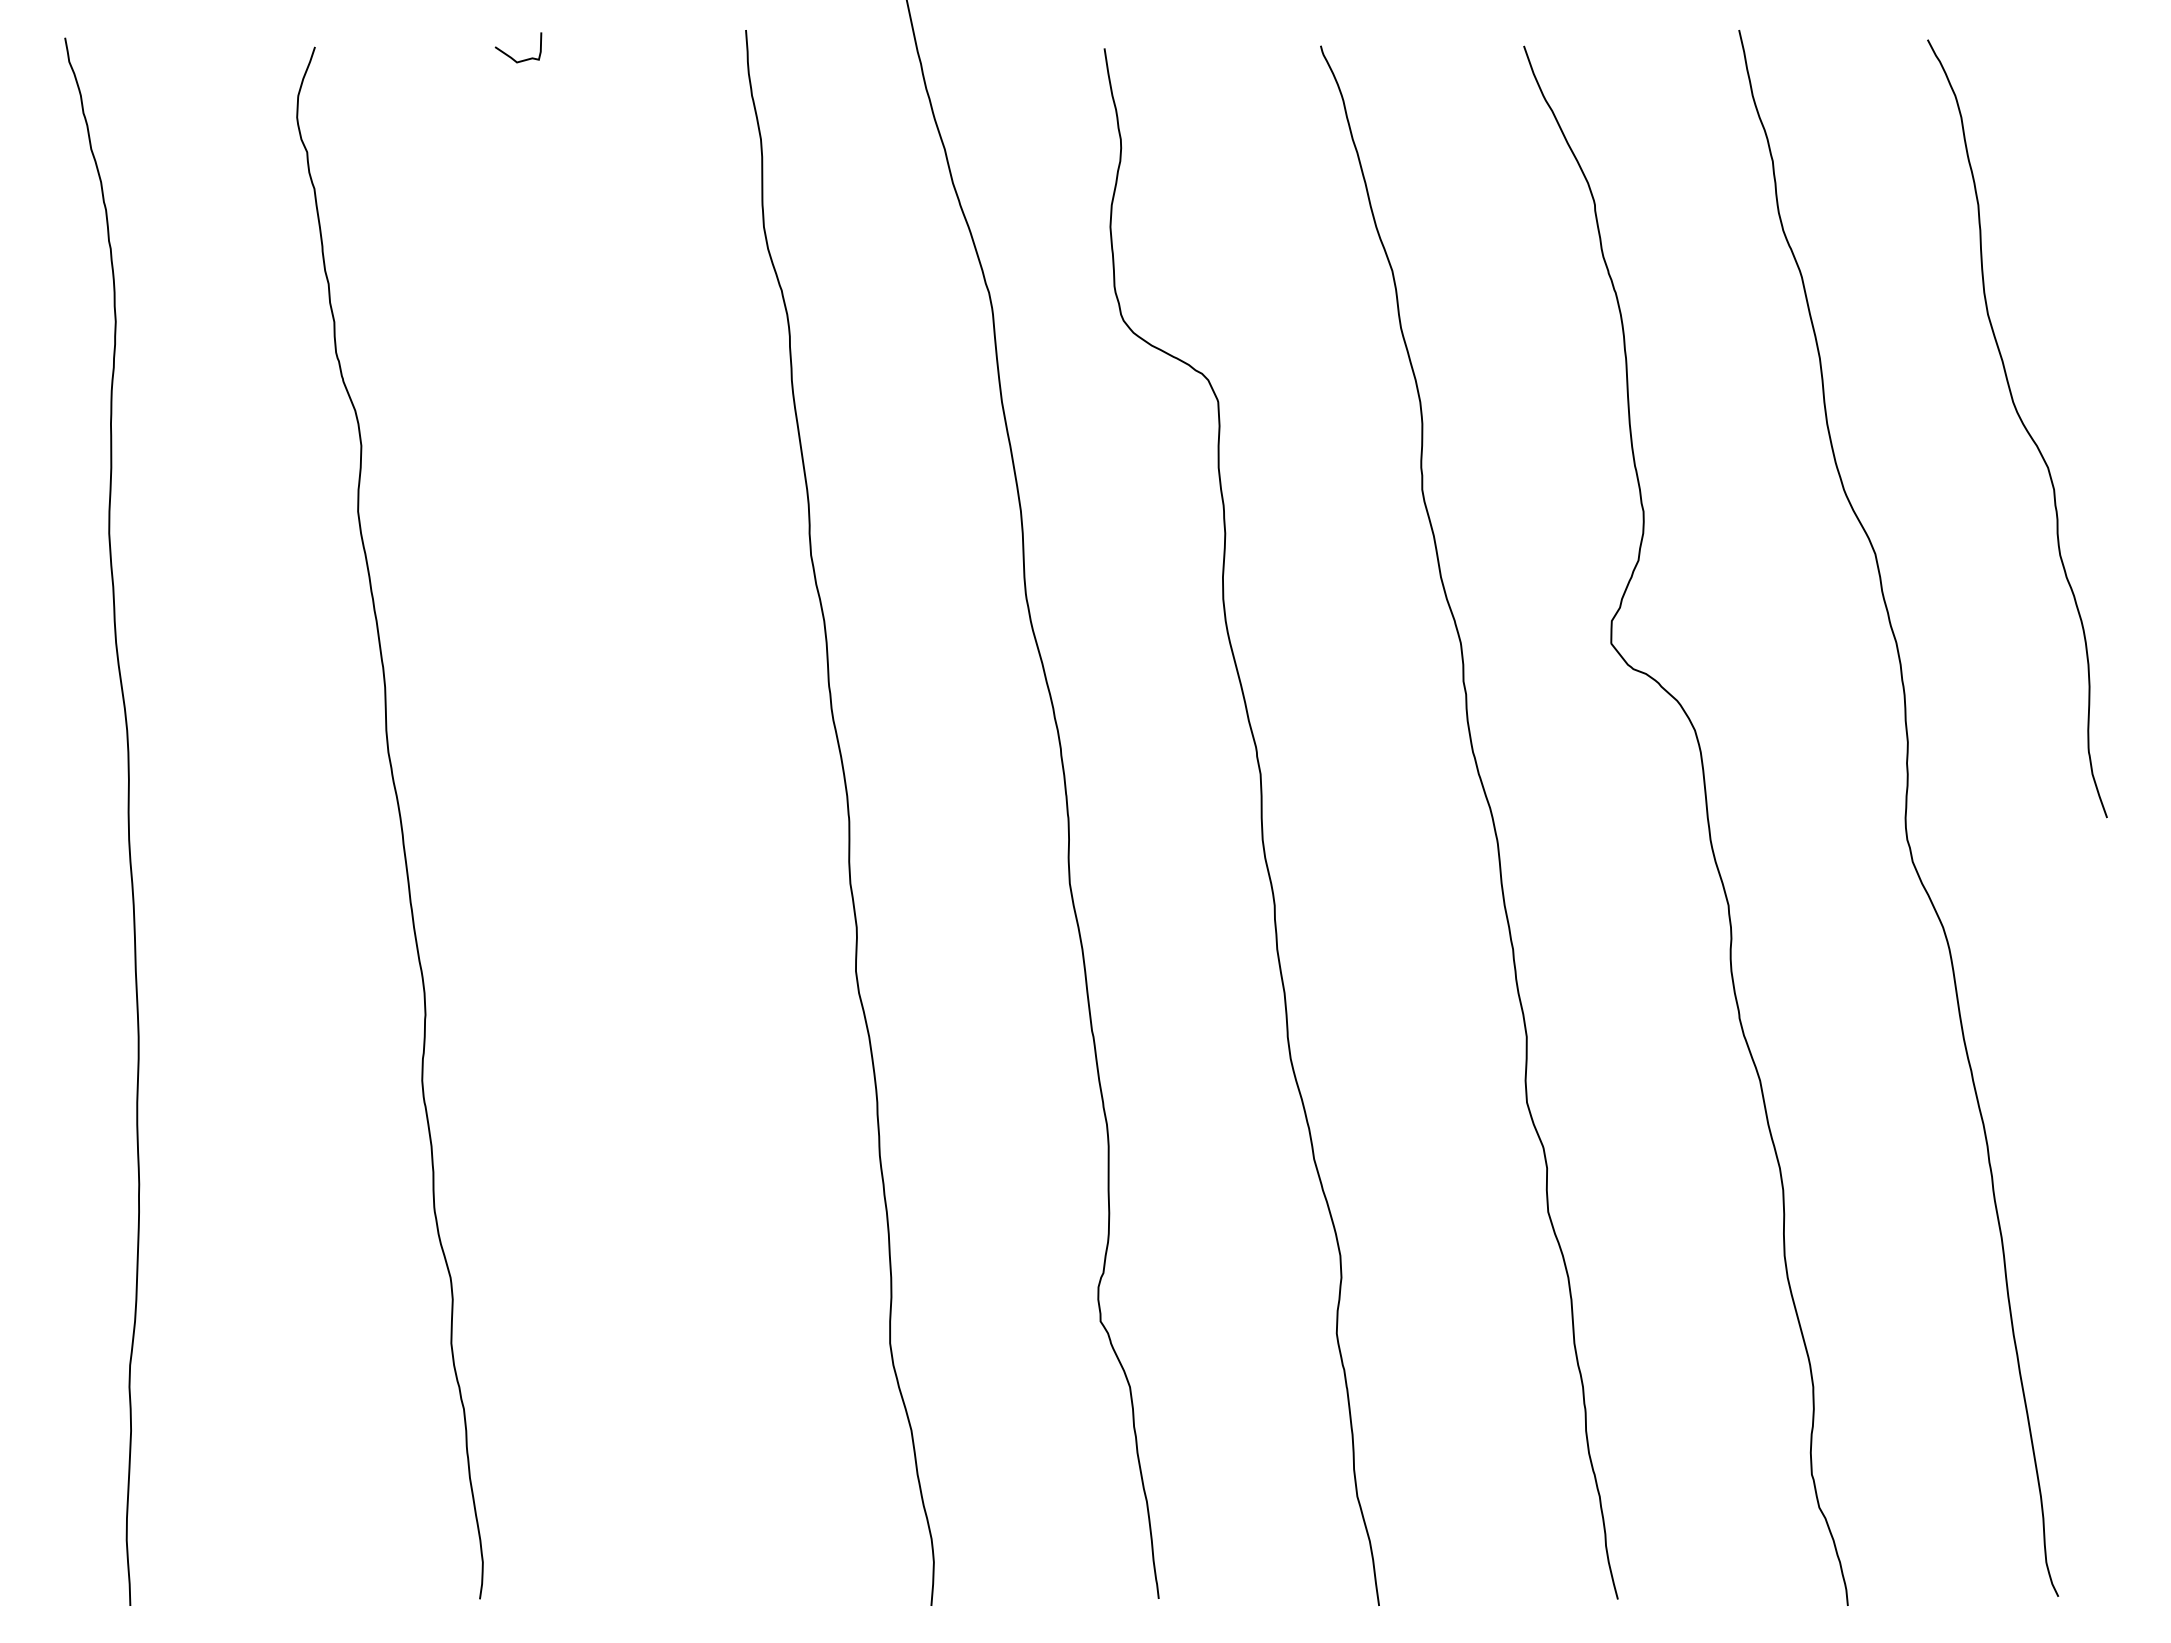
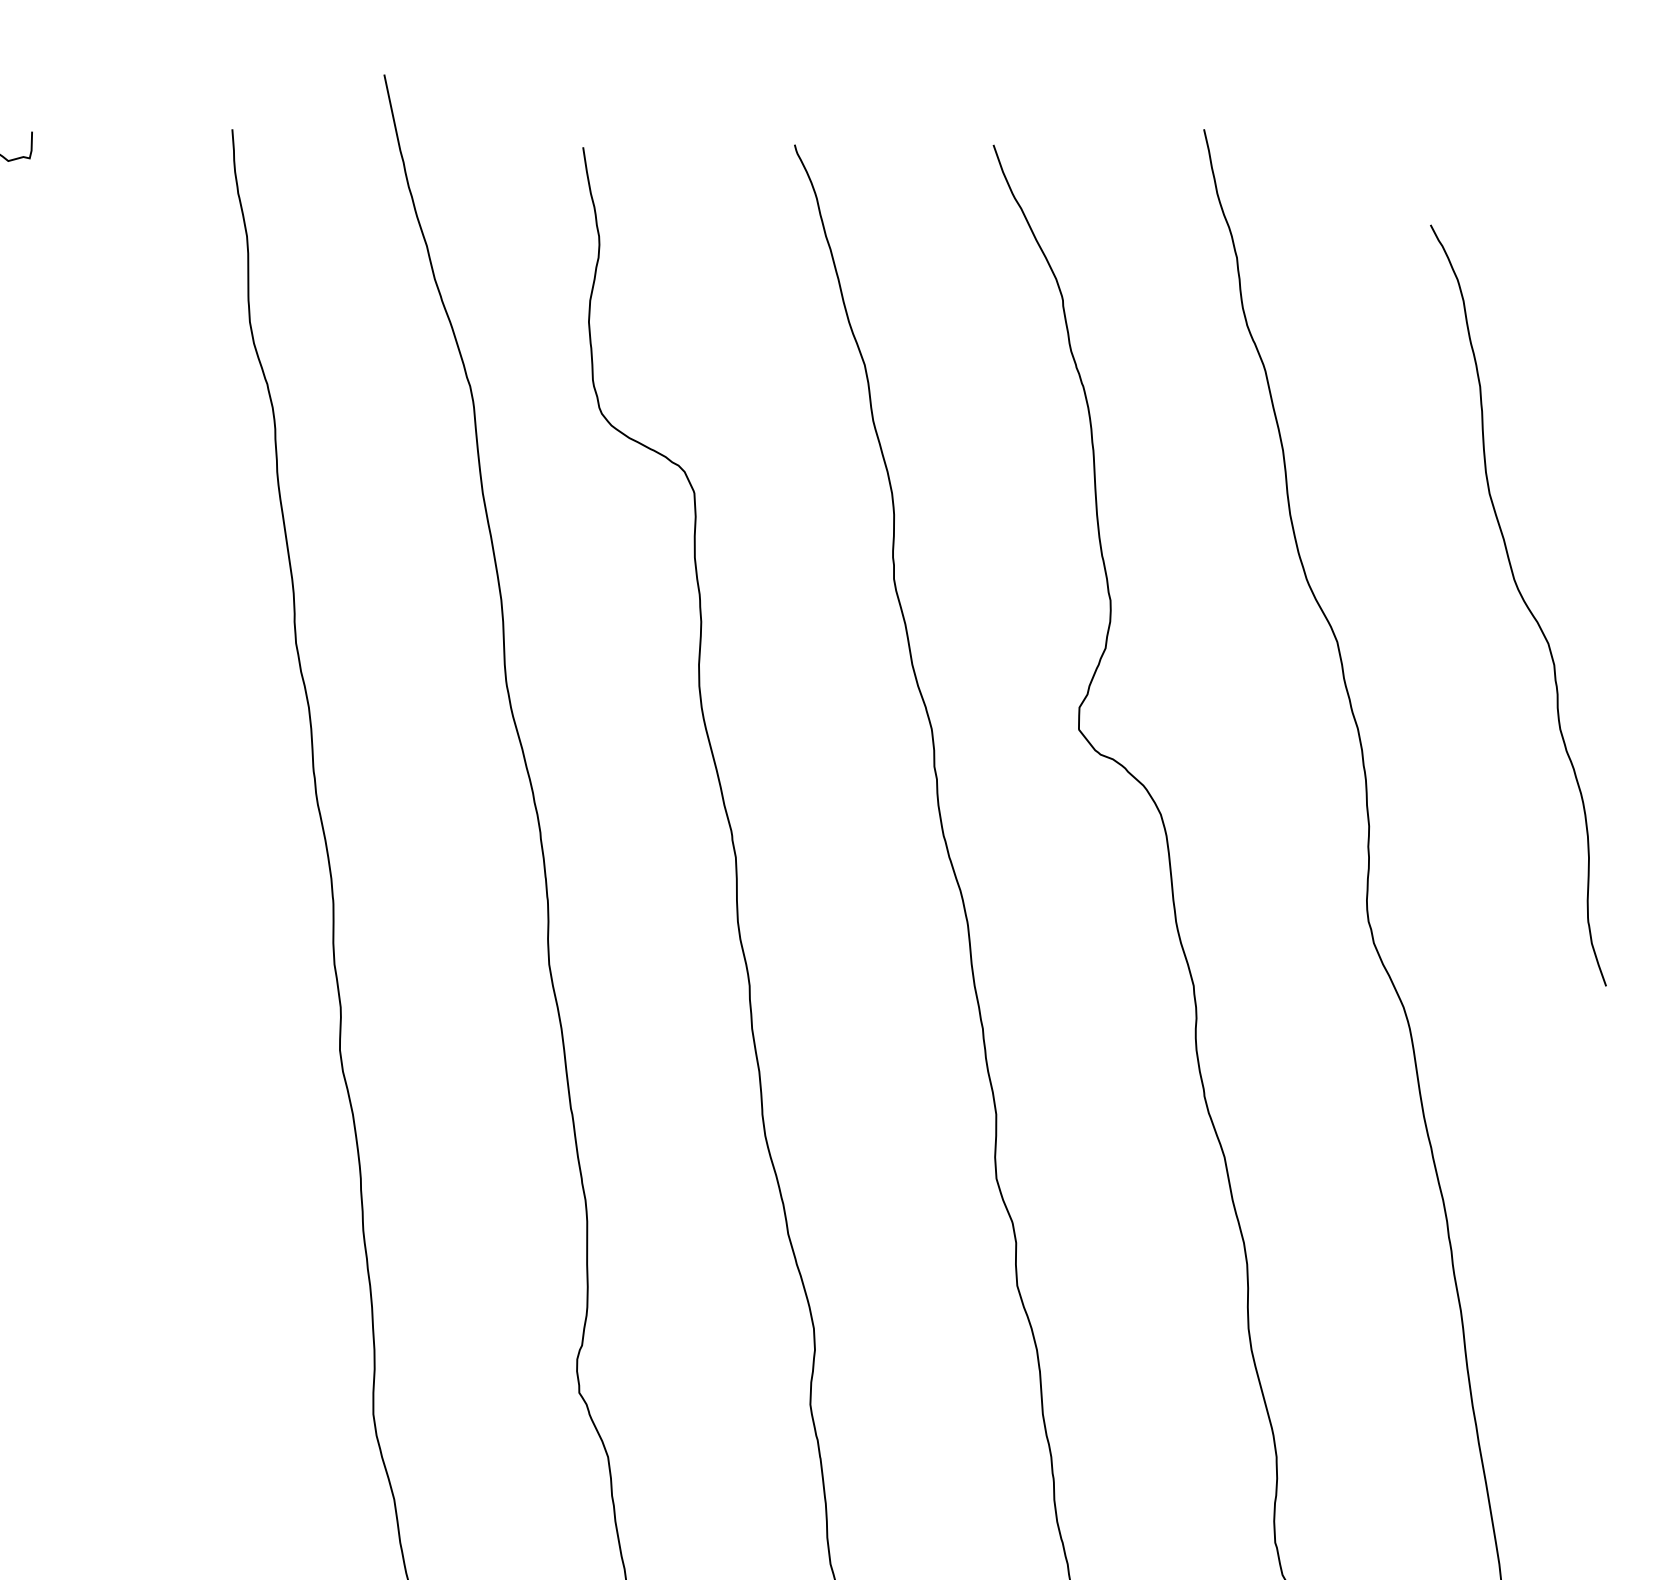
curve: (2022, 425) -> (1523, 602), moved

